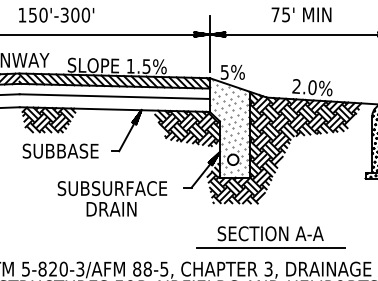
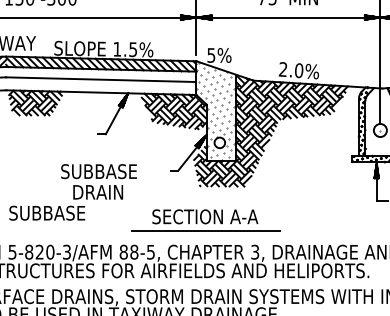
text: (60, 150) -> (47, 212), moved
text: (111, 188) -> (98, 171), SUBSURFACE -> SUBBASE
part: (270, 237) -> (205, 220), moved

